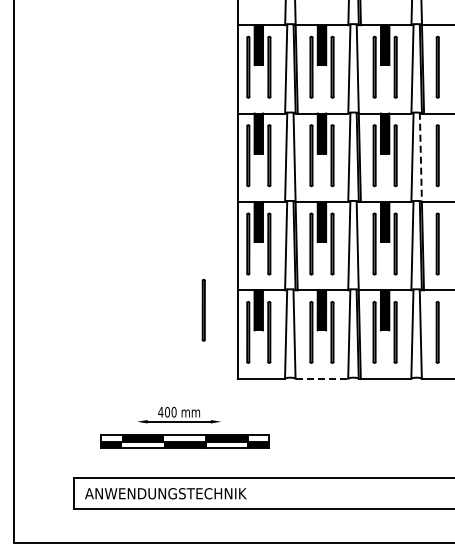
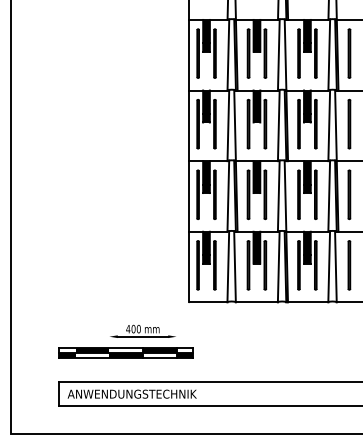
line: (420, 157) -> (335, 125), dashed -> solid
line: (203, 309) -> (162, 247), removed
line: (322, 378) -> (257, 302), dashed -> solid
part: (184, 441) -> (125, 352), moved

